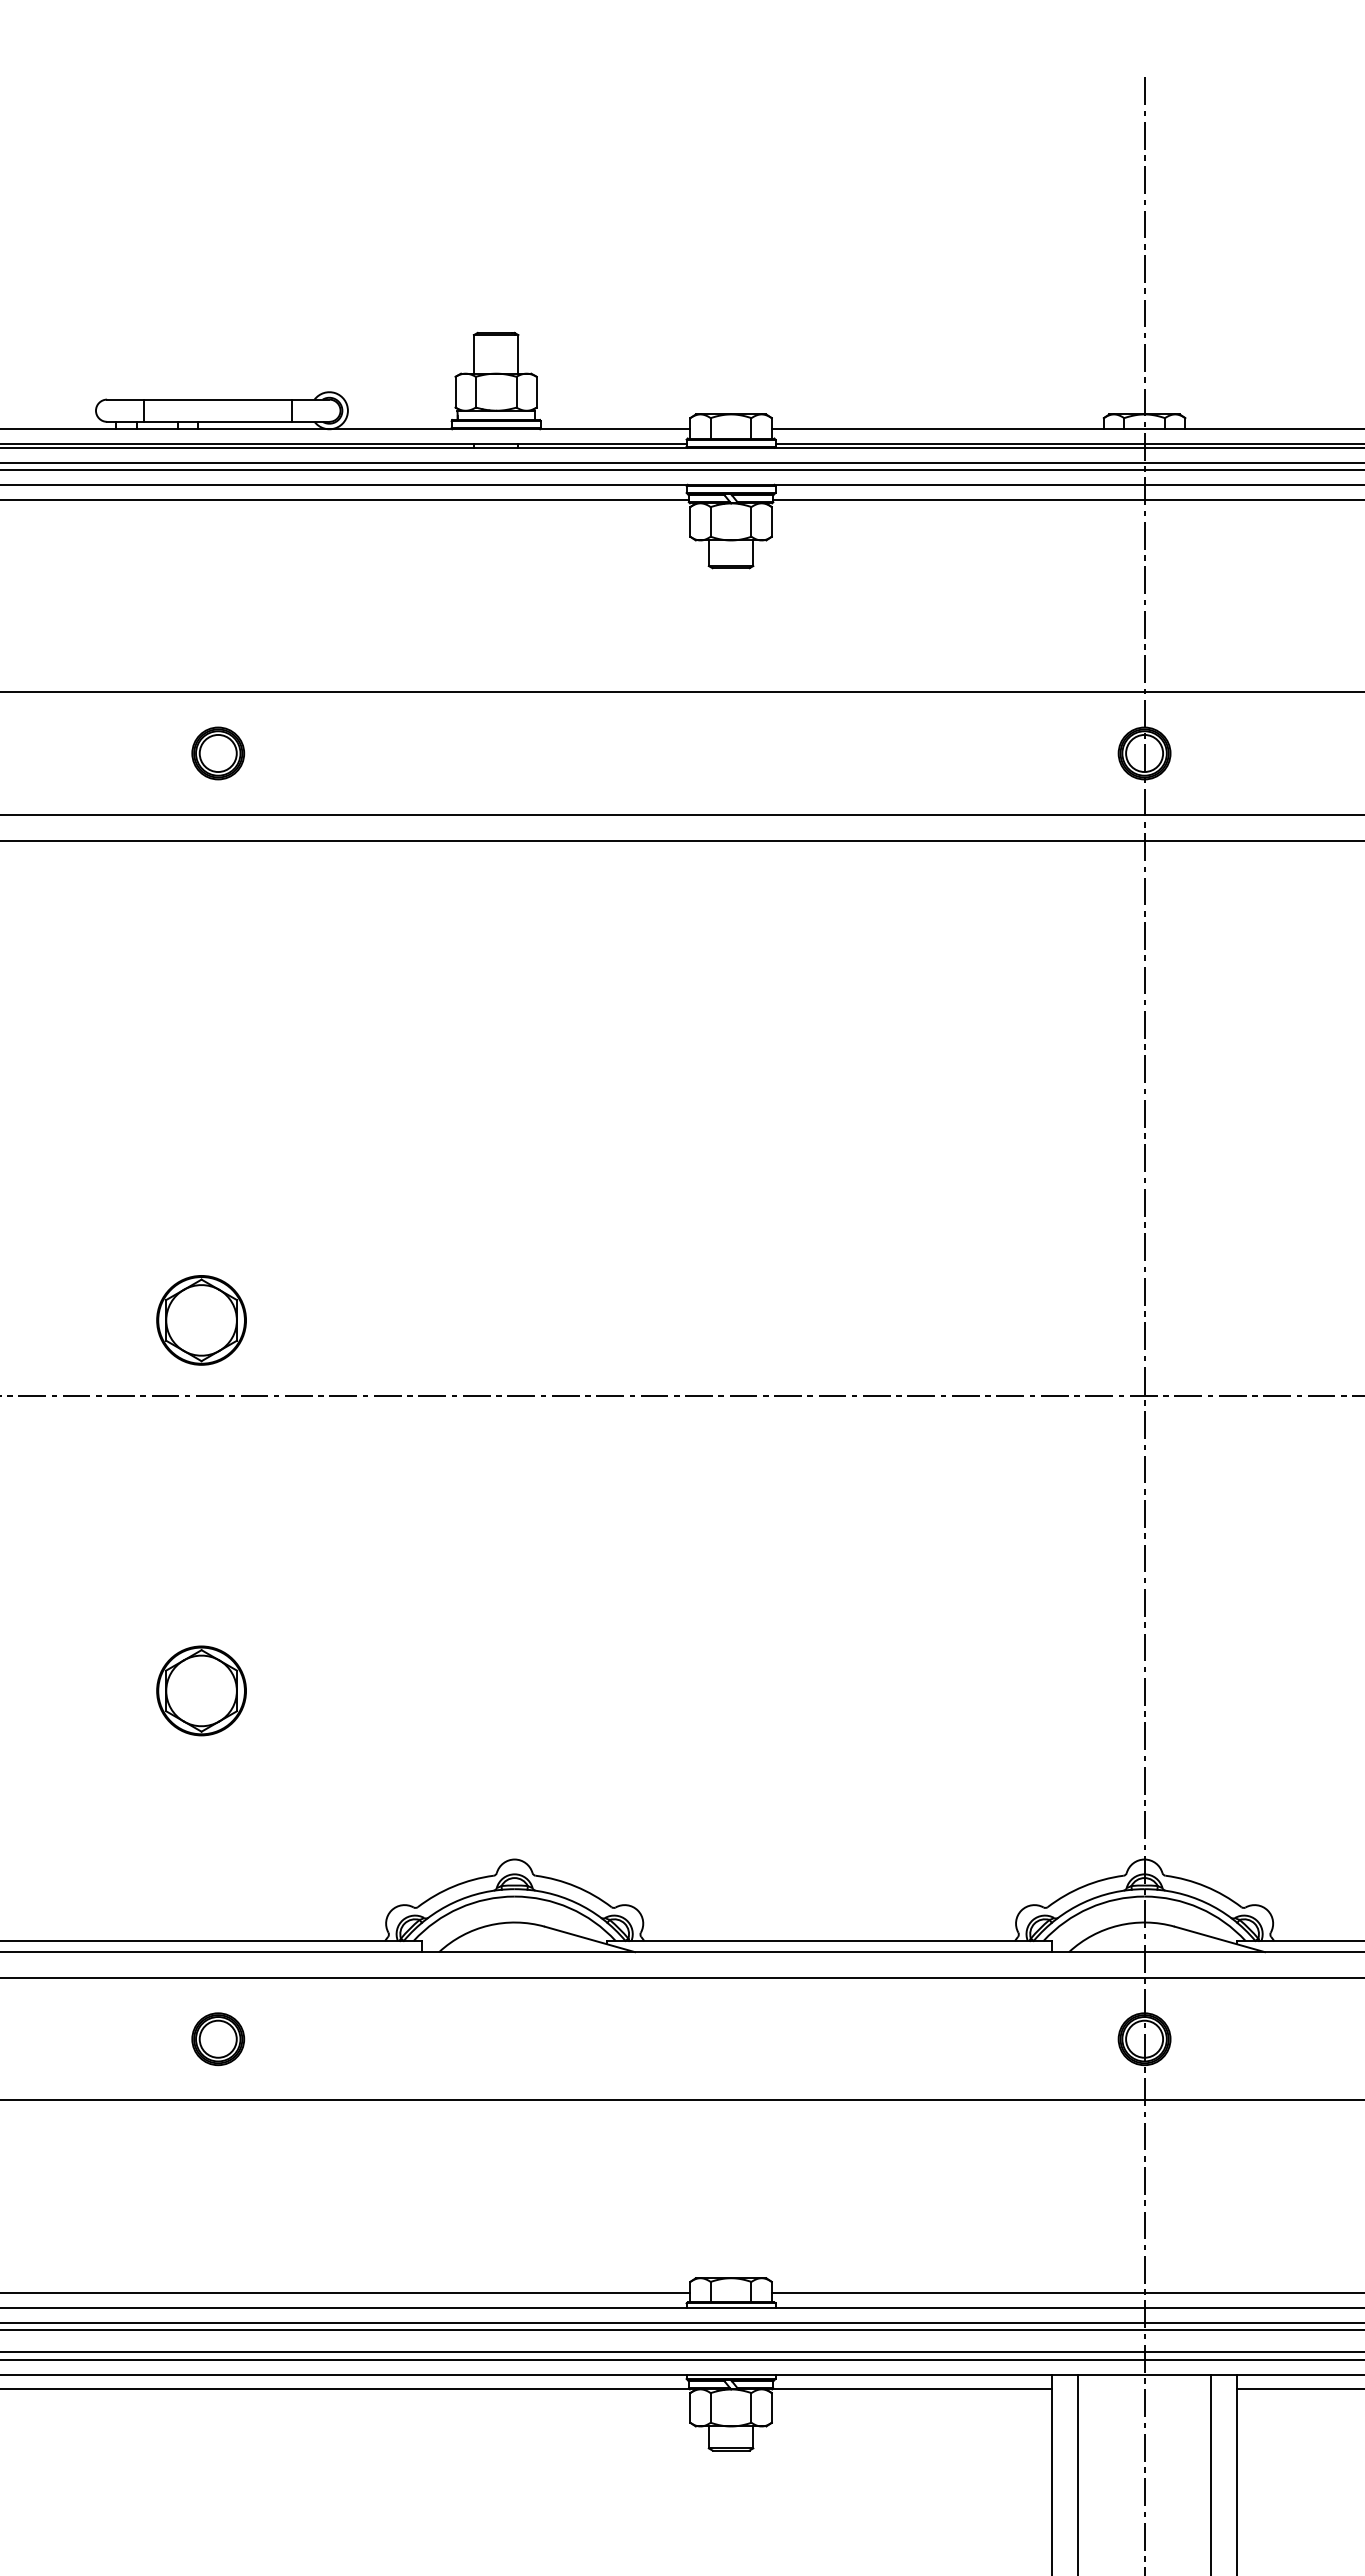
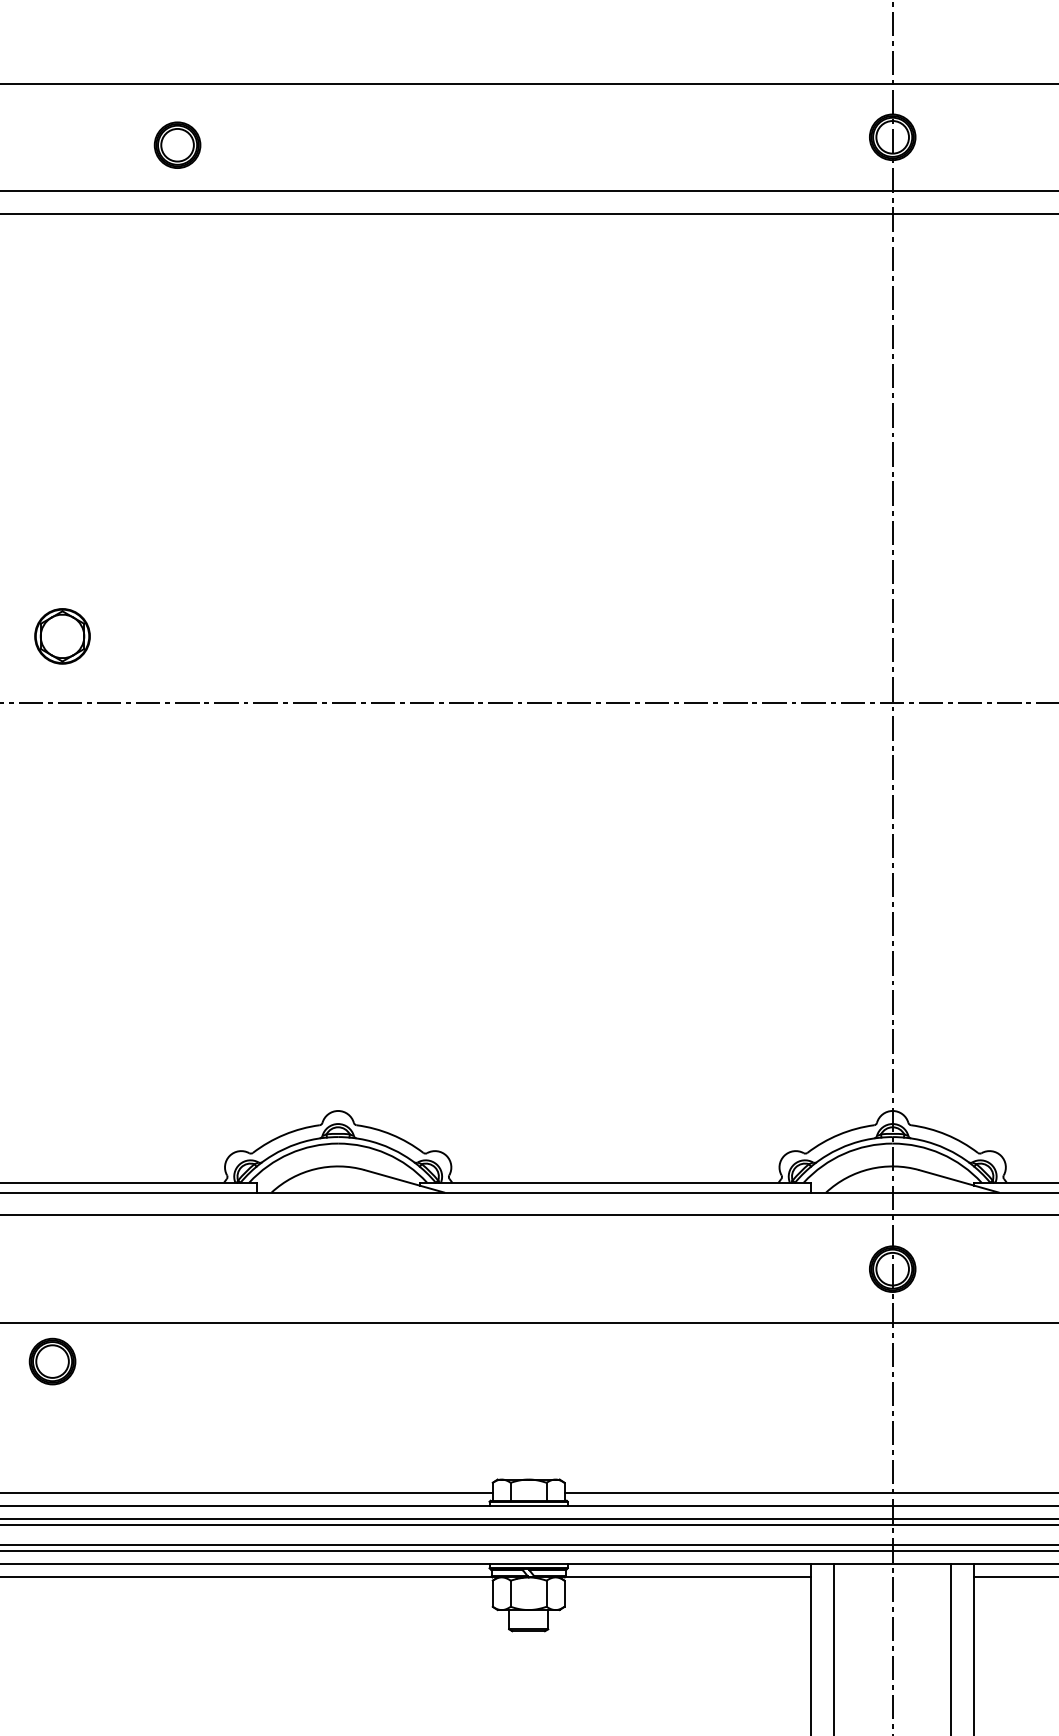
part: (218, 753) -> (177, 145), moved
part: (201, 1320) -> (62, 636), size x0.7
part: (201, 1690) -> (62, 962), removed
part: (218, 2039) -> (52, 1361), moved

